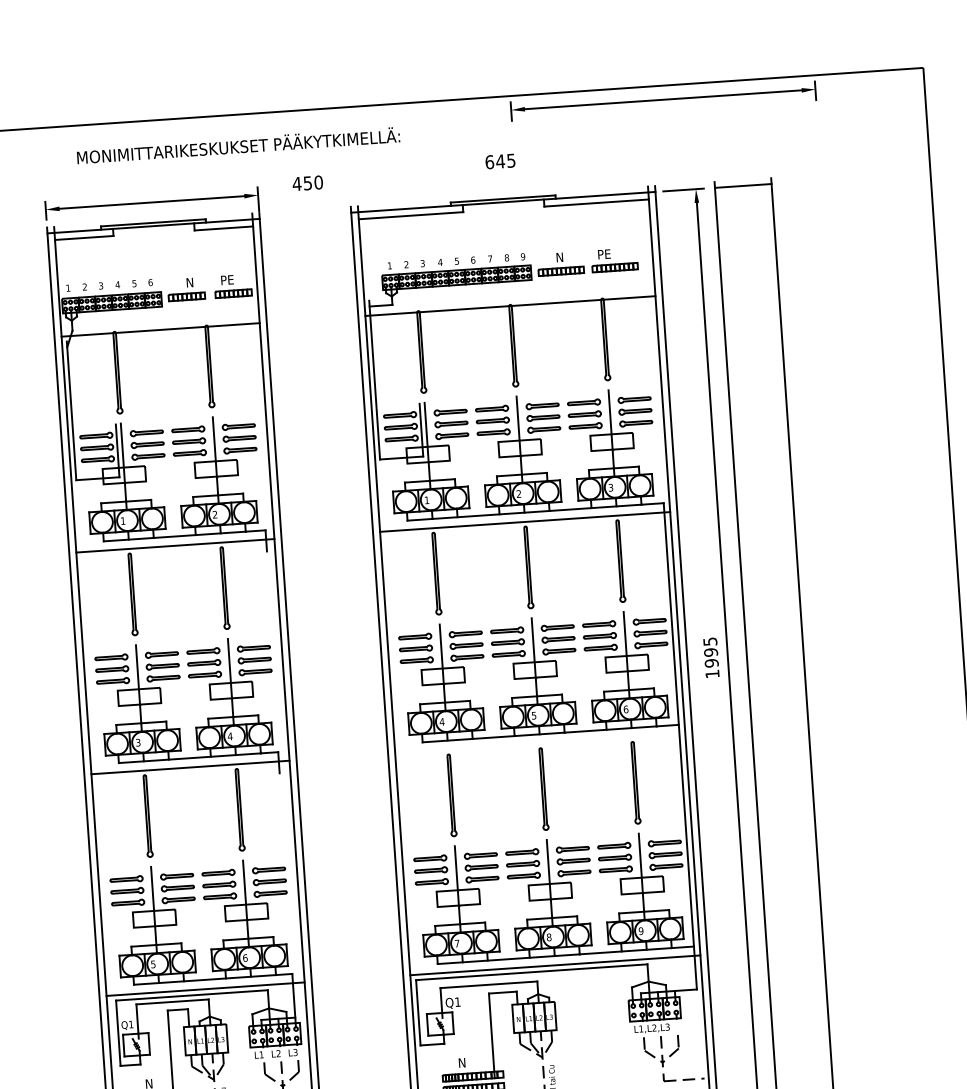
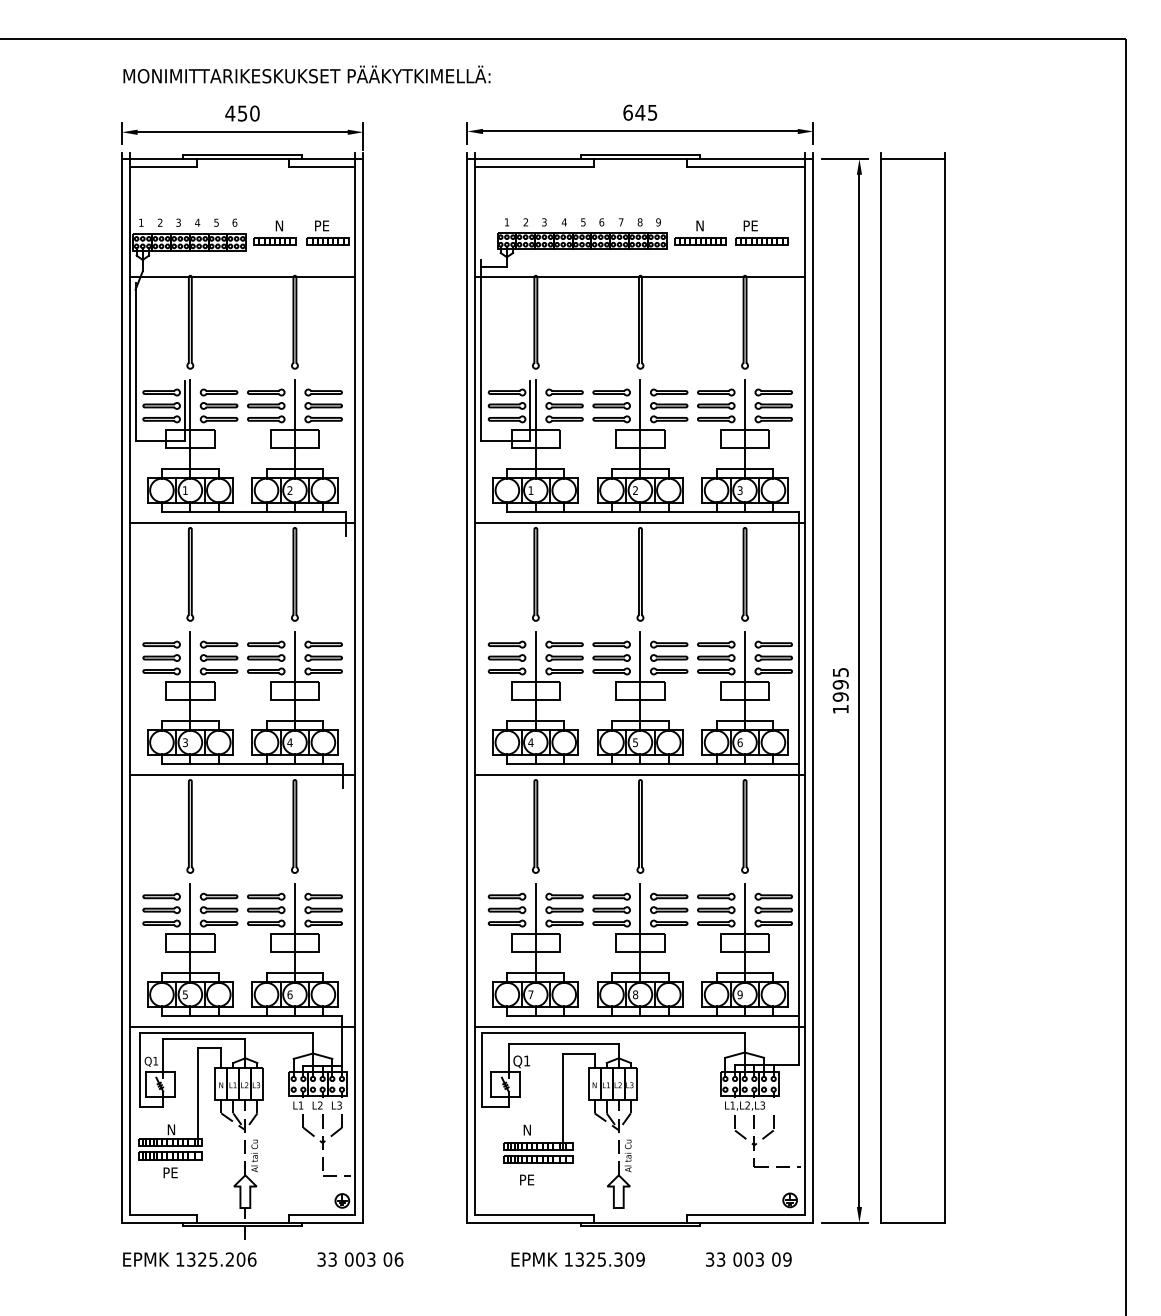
part: (662, 101) -> (639, 133), moved
text: (238, 145) -> (306, 74), moved
text: (307, 183) -> (242, 113), moved
line: (540, 743) -> (640, 774), added

